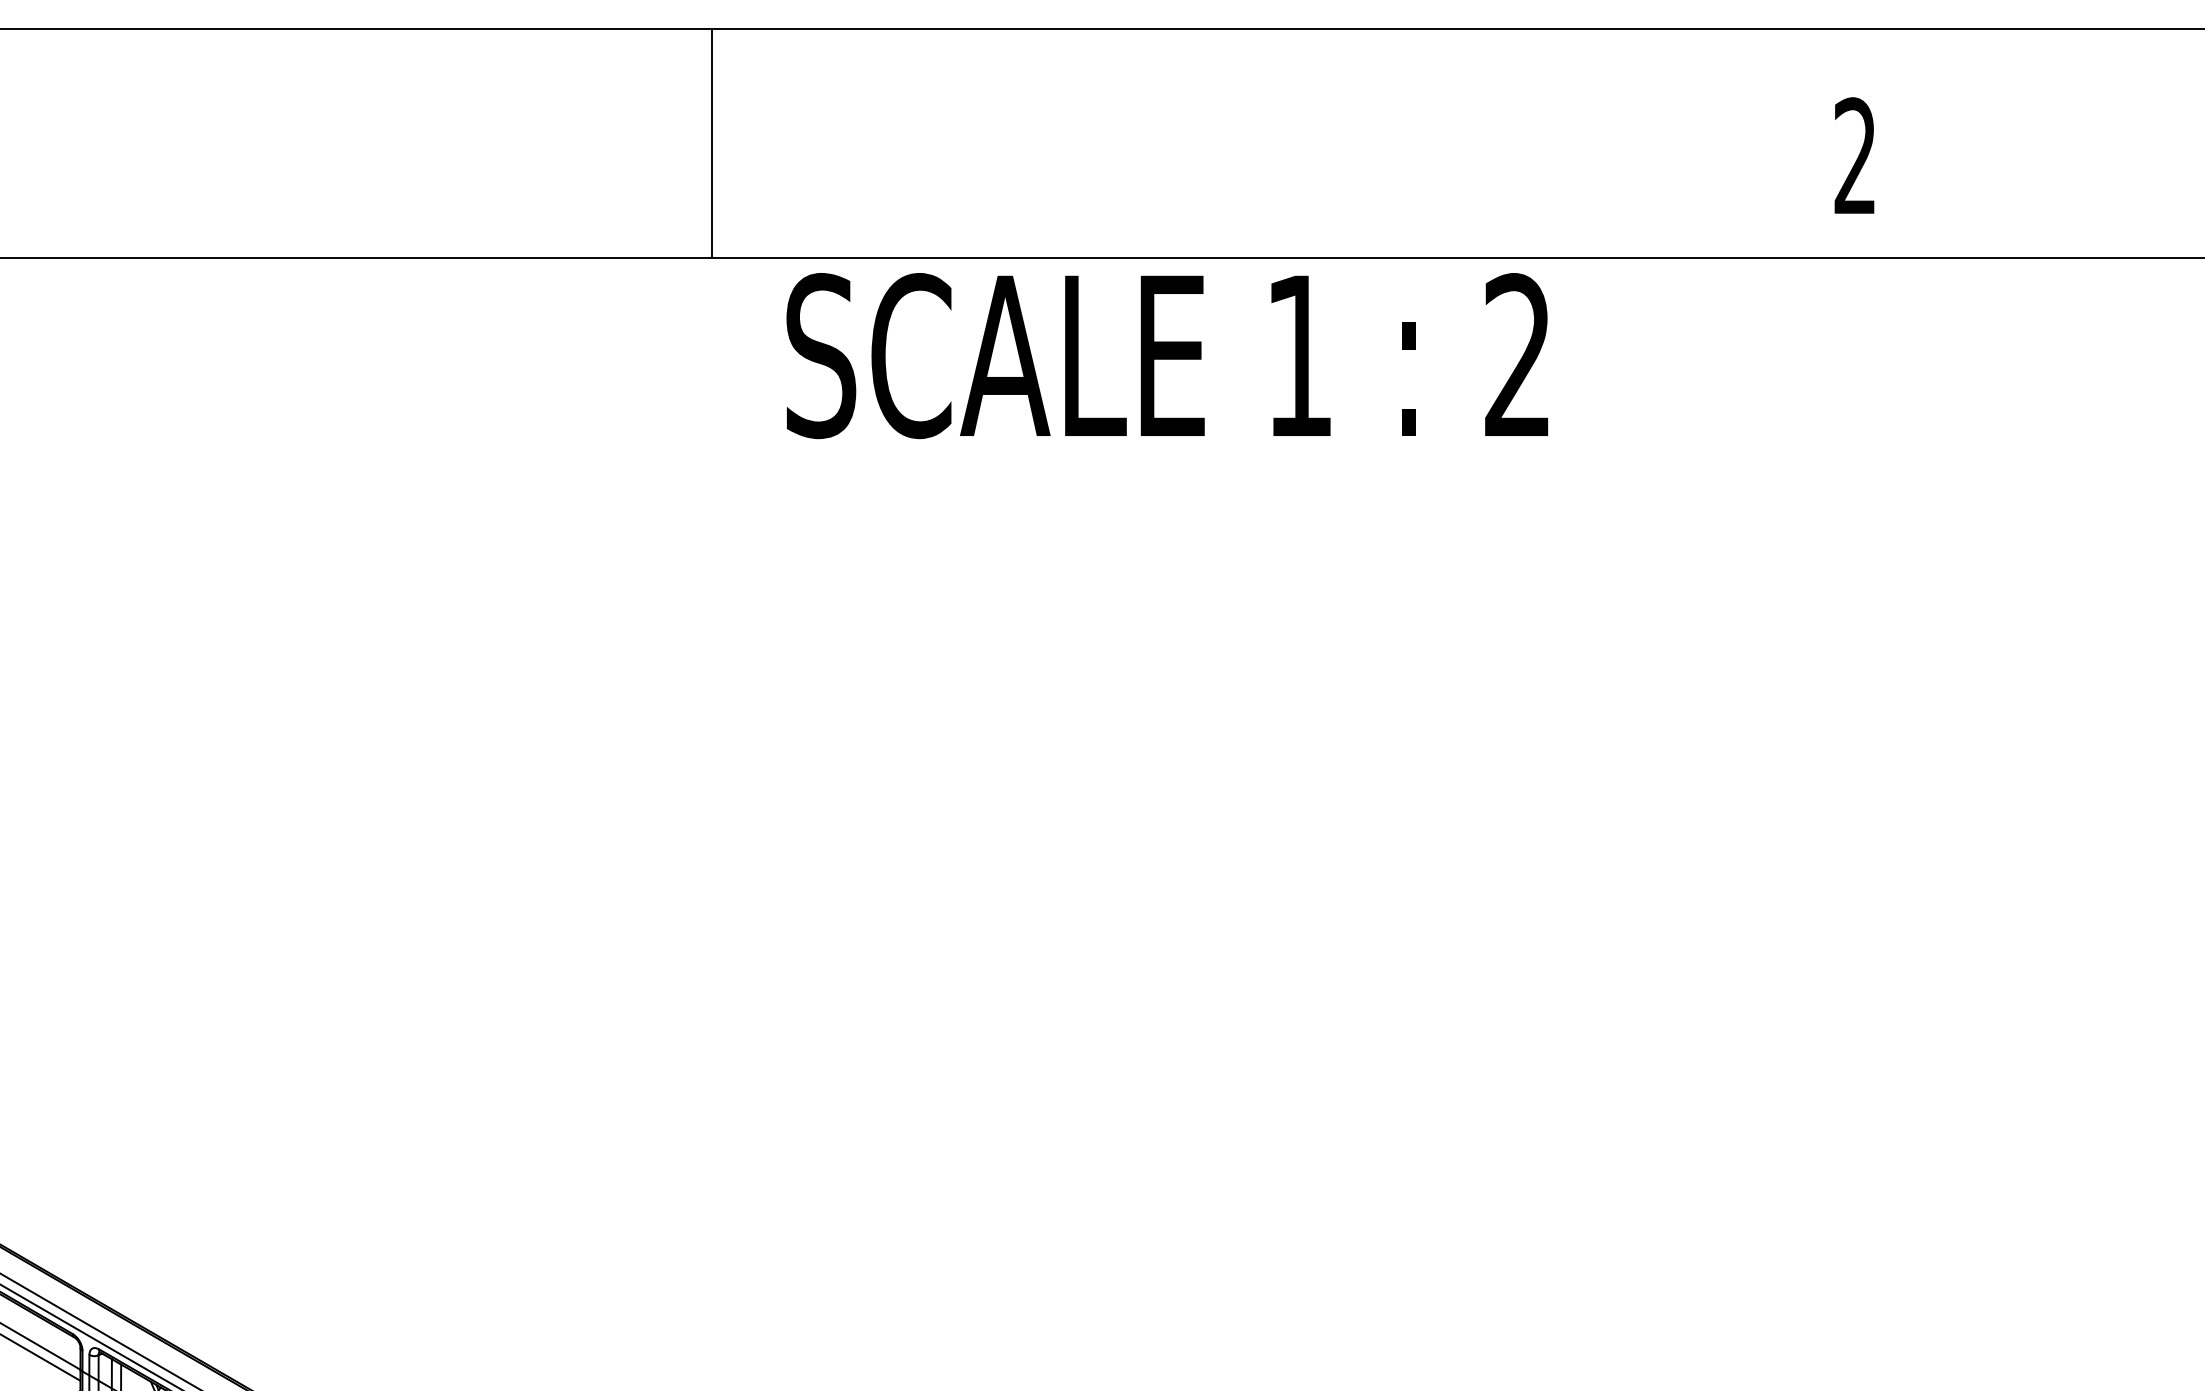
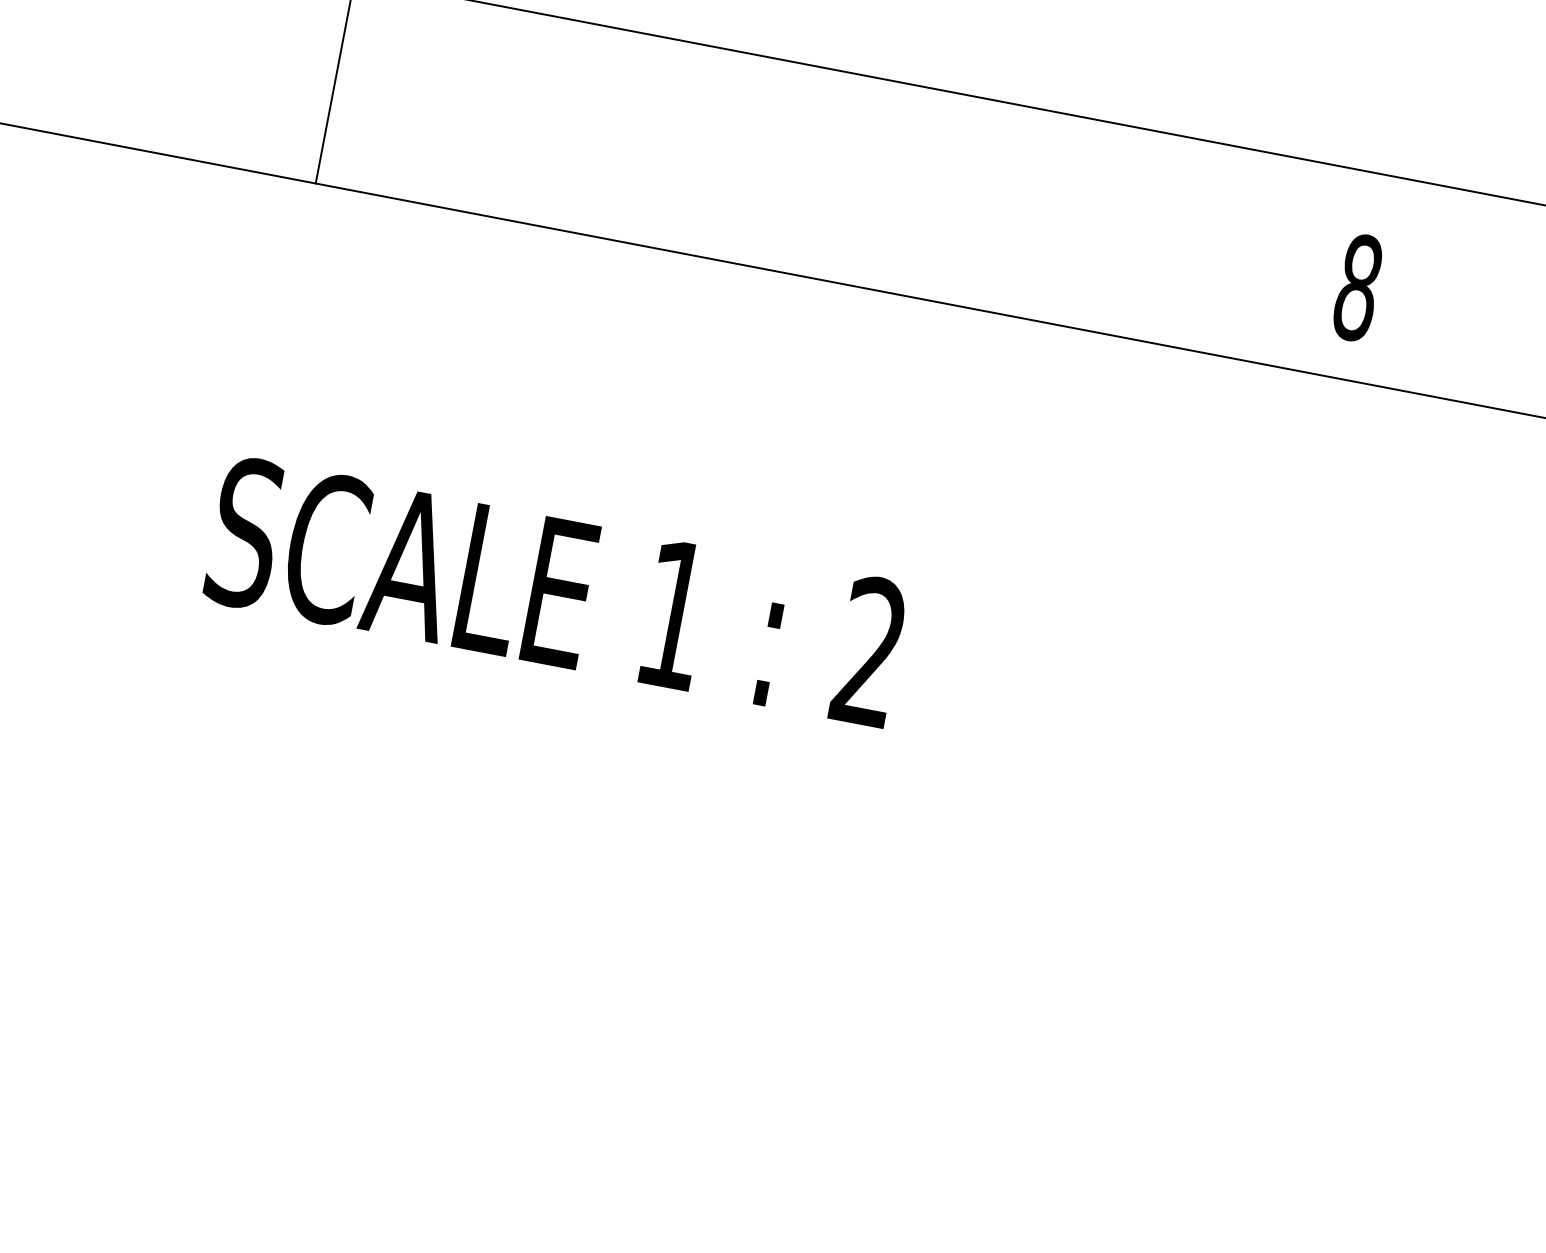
text: (1855, 156) -> (1358, 287), 2 -> 8
text: (1166, 356) -> (555, 592), moved

